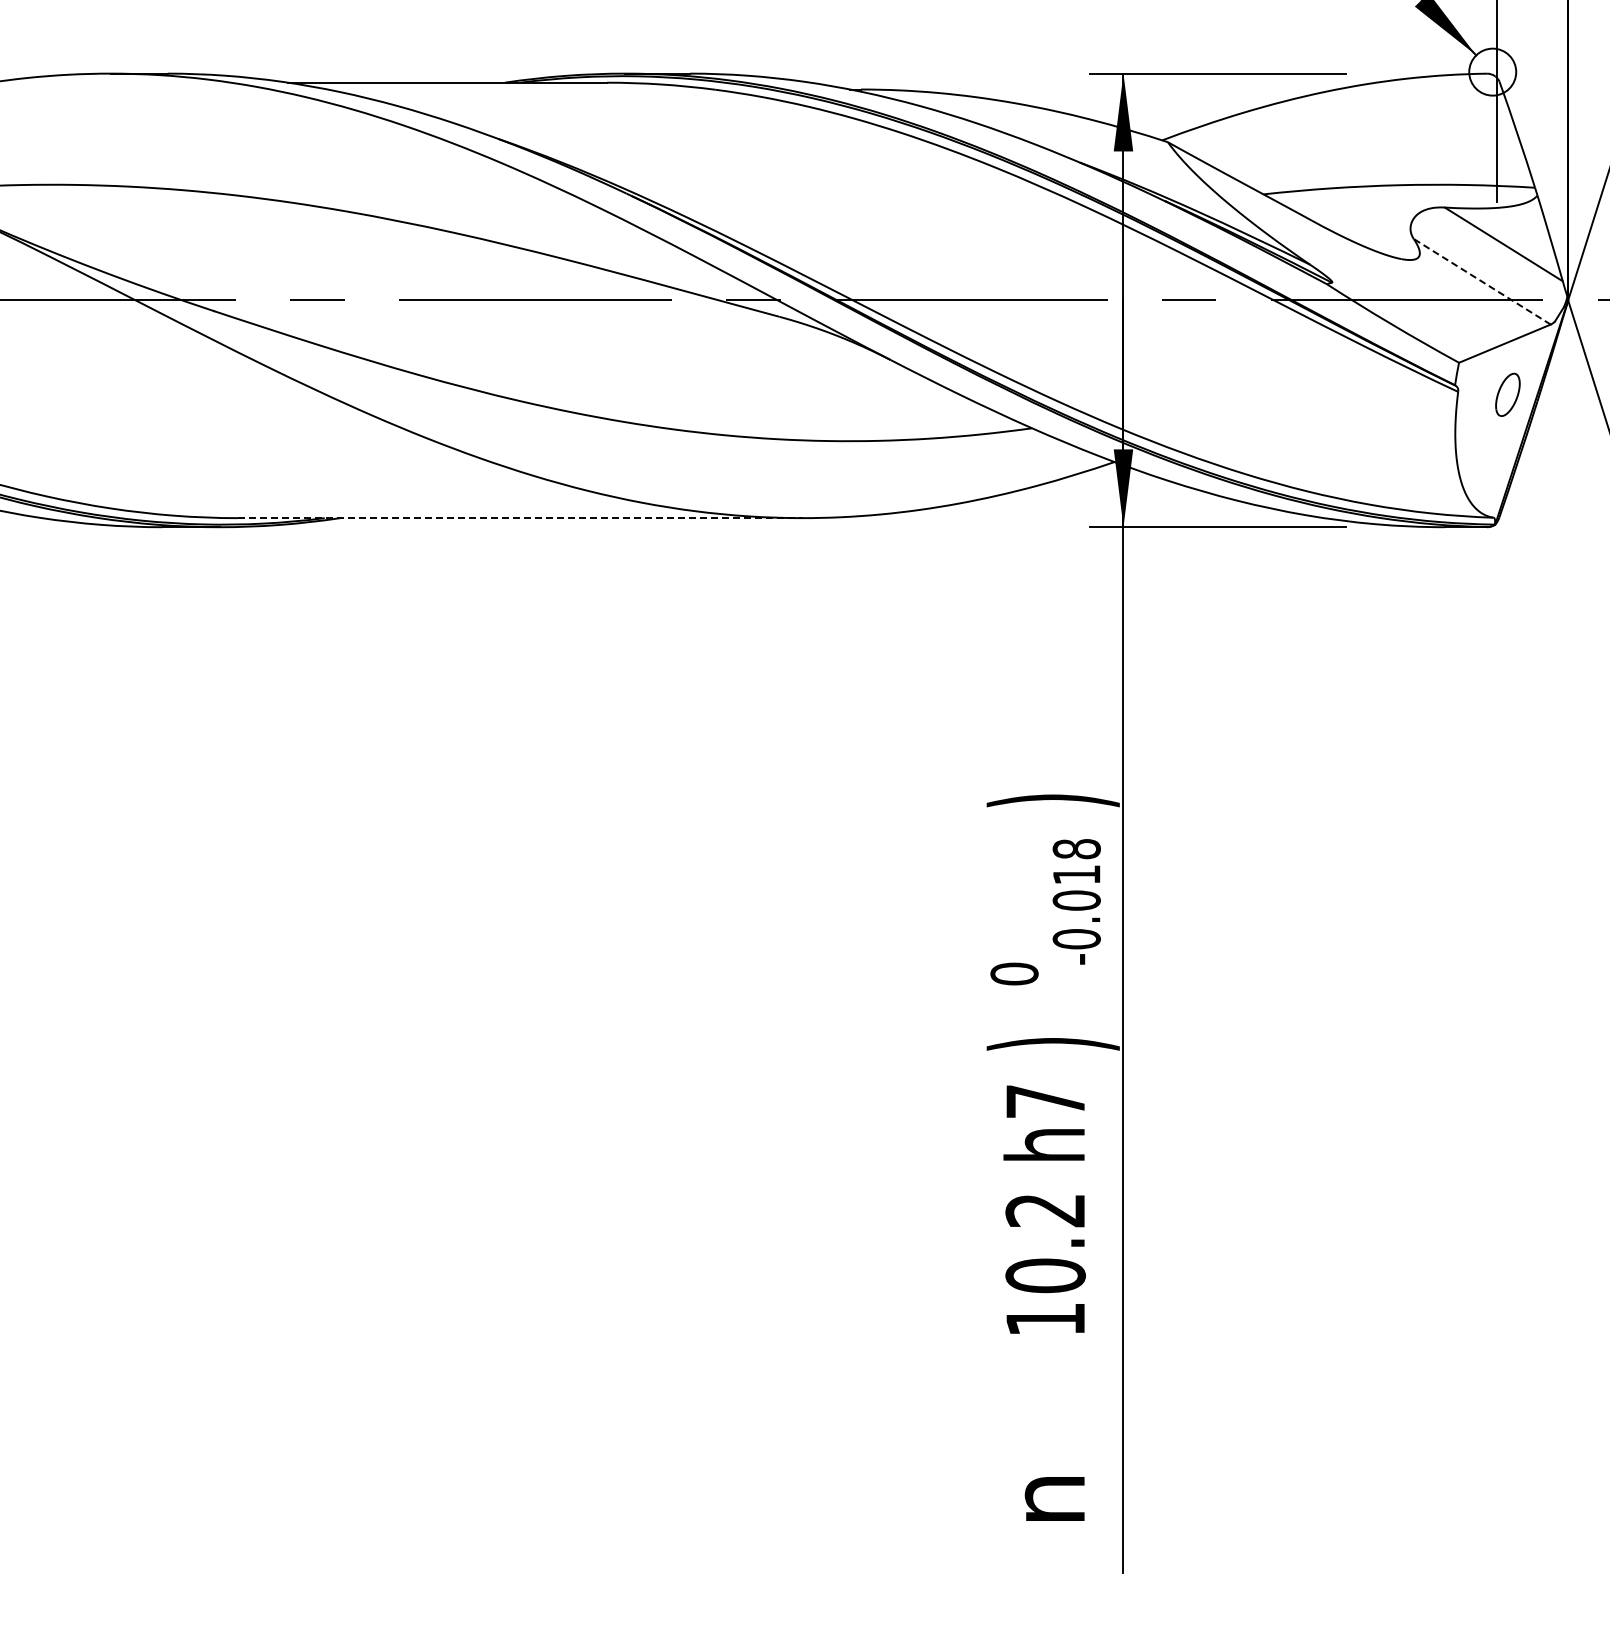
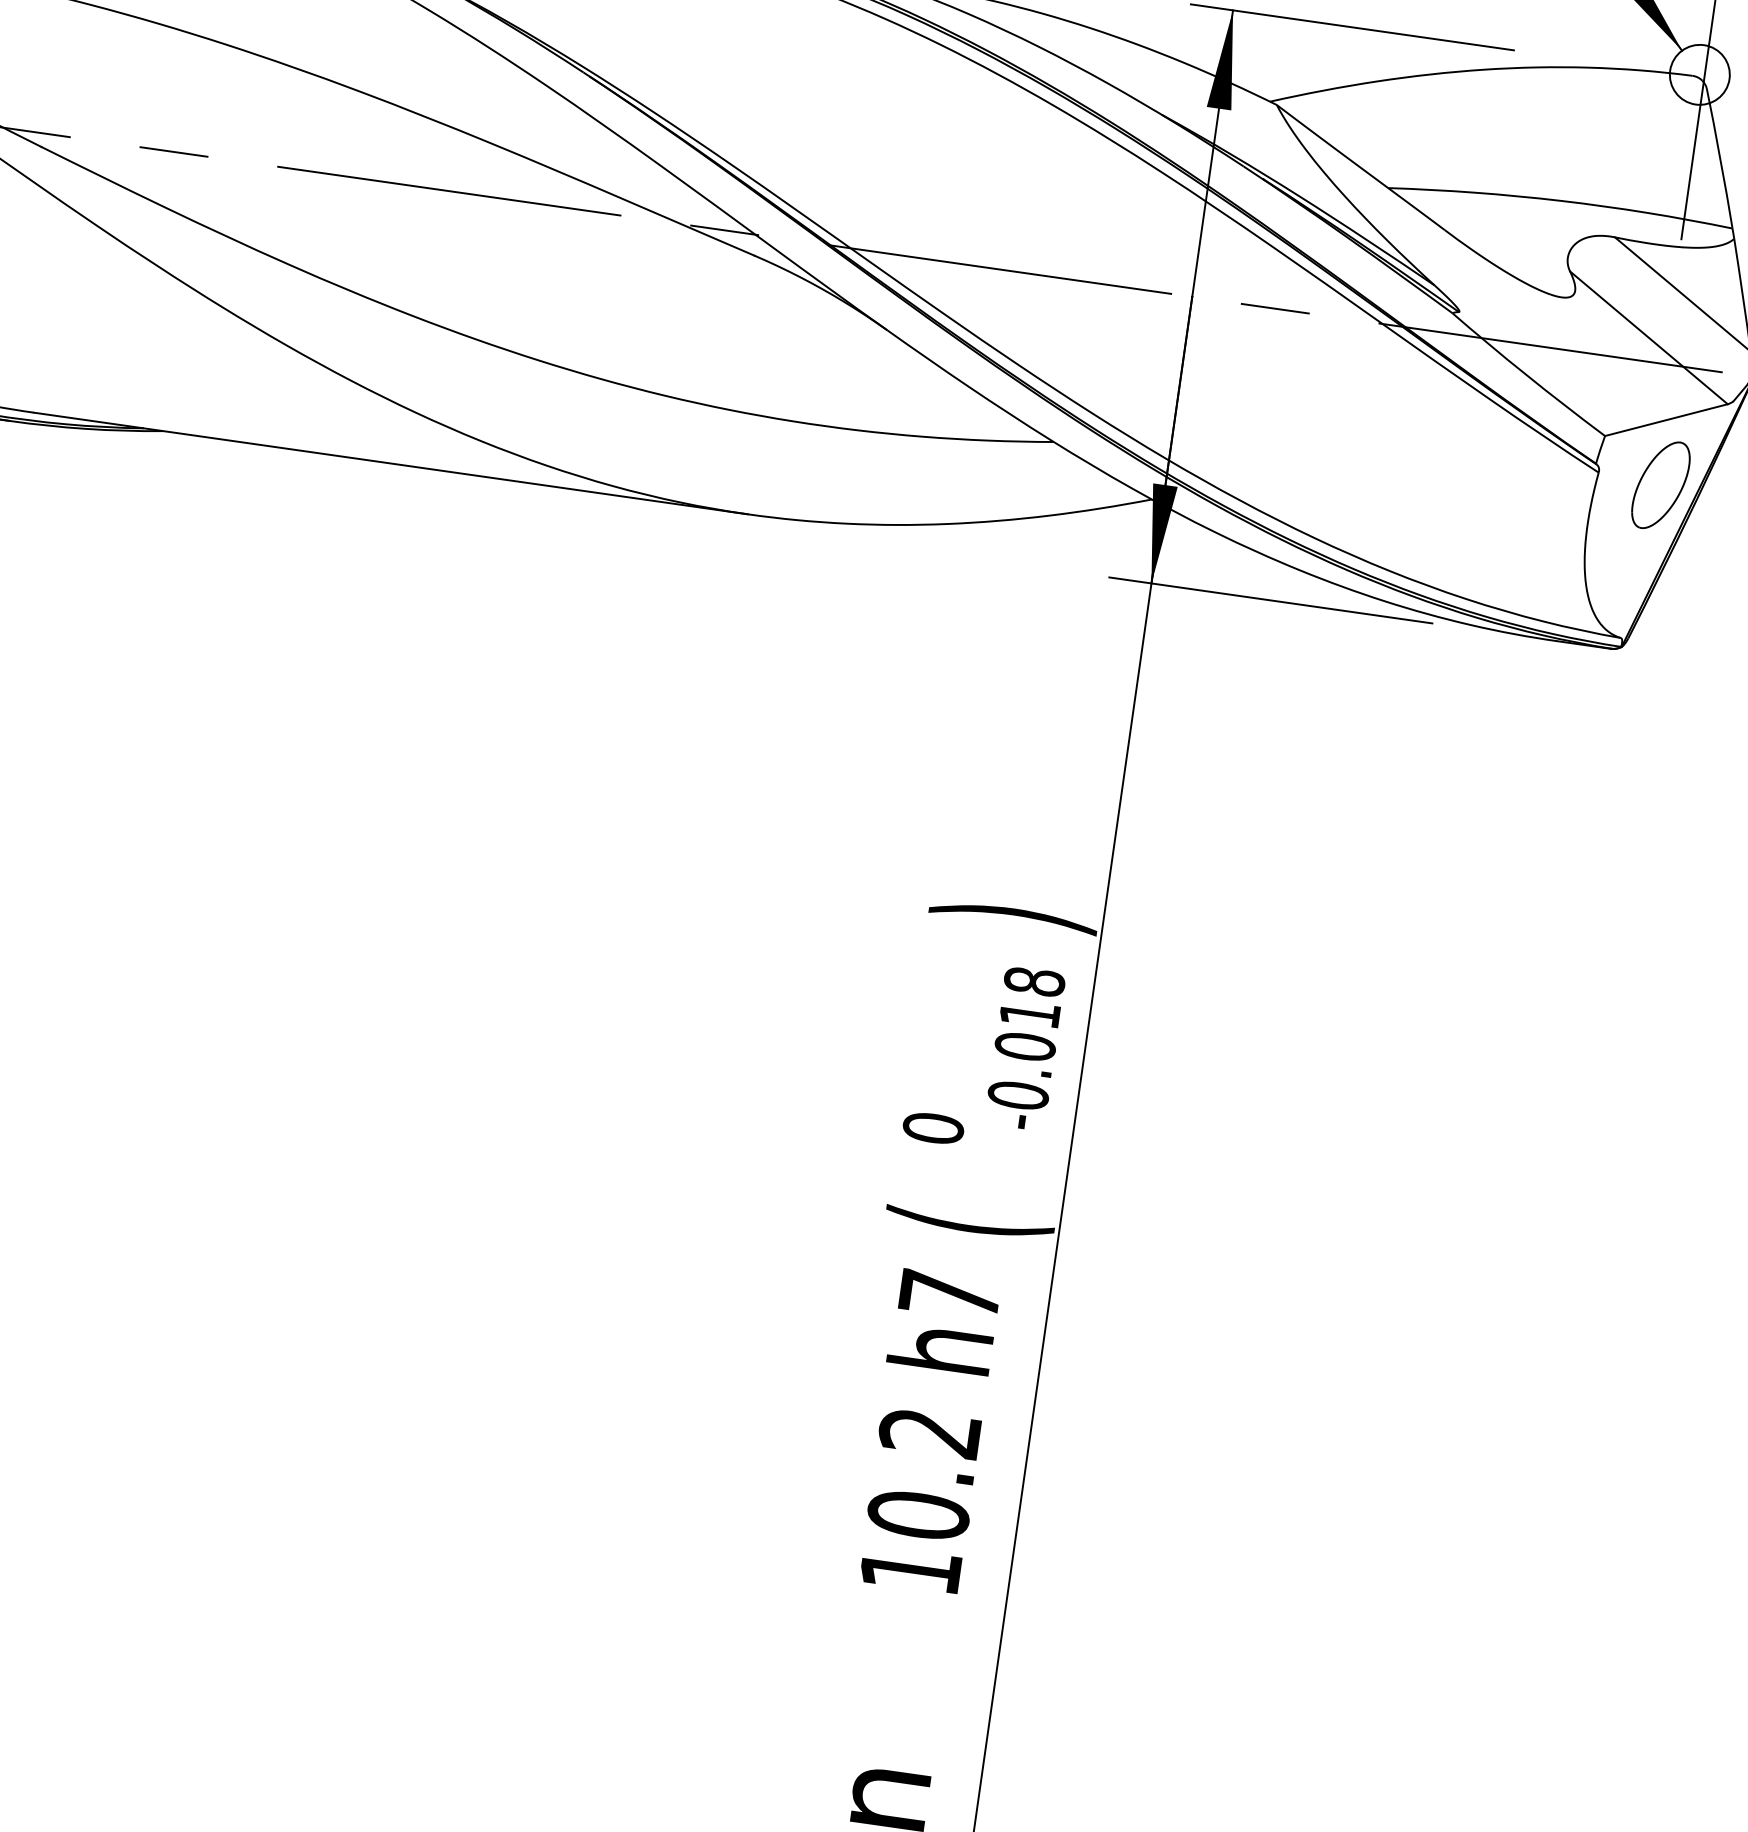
line: (1482, 281) -> (1649, 337), dashed -> solid
part: (1507, 394) -> (1660, 484), size x1.67
line: (520, 518) -> (391, 463), dashed -> solid
text: (1052, 1043) -> (968, 1222), ) -> (

